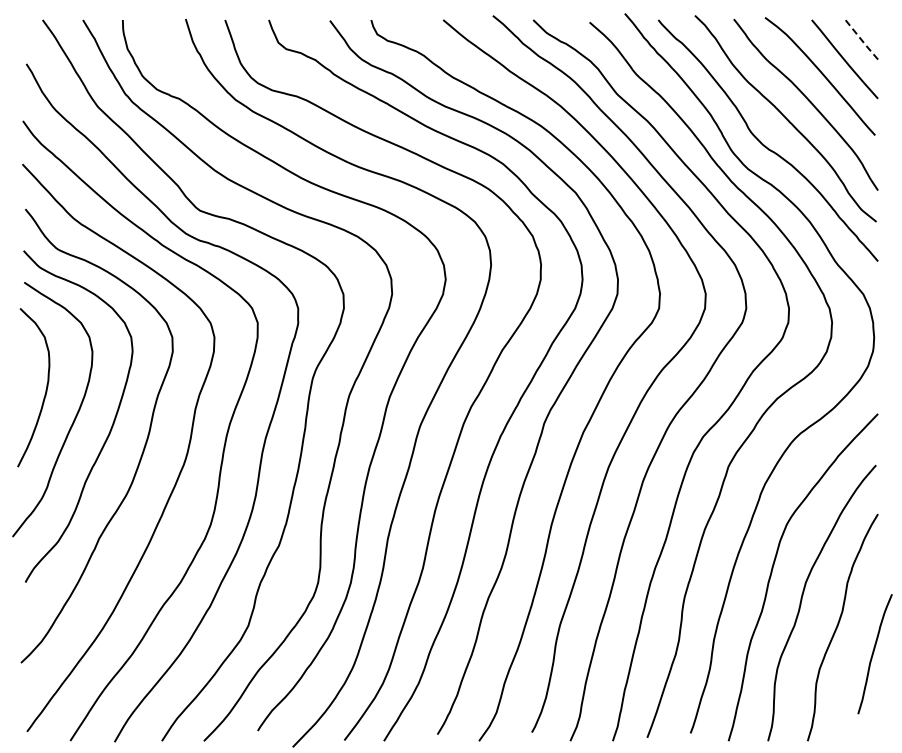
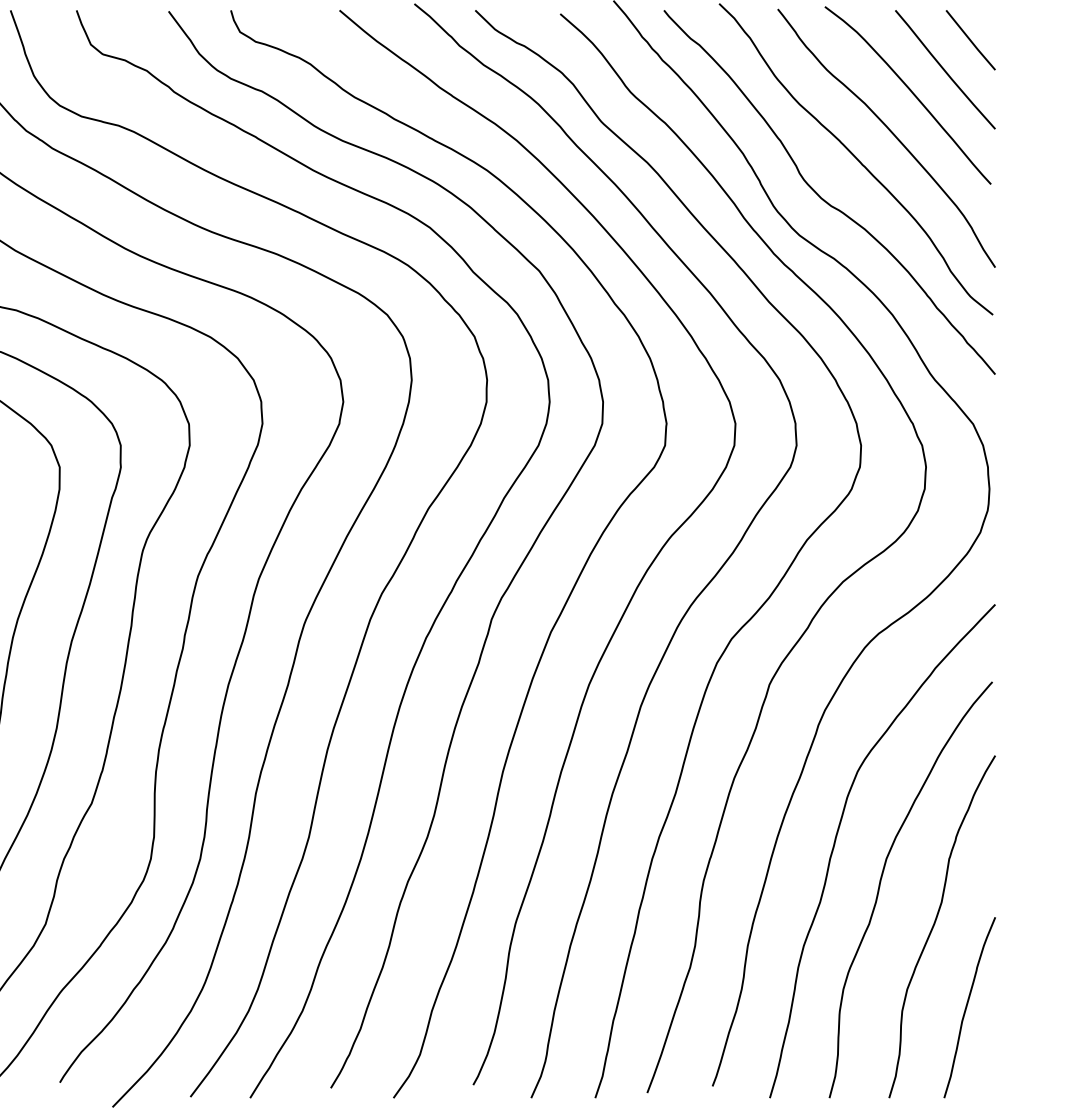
line: (861, 39) -> (970, 39), dashed -> solid
curve: (873, 654) -> (967, 1008), moved

